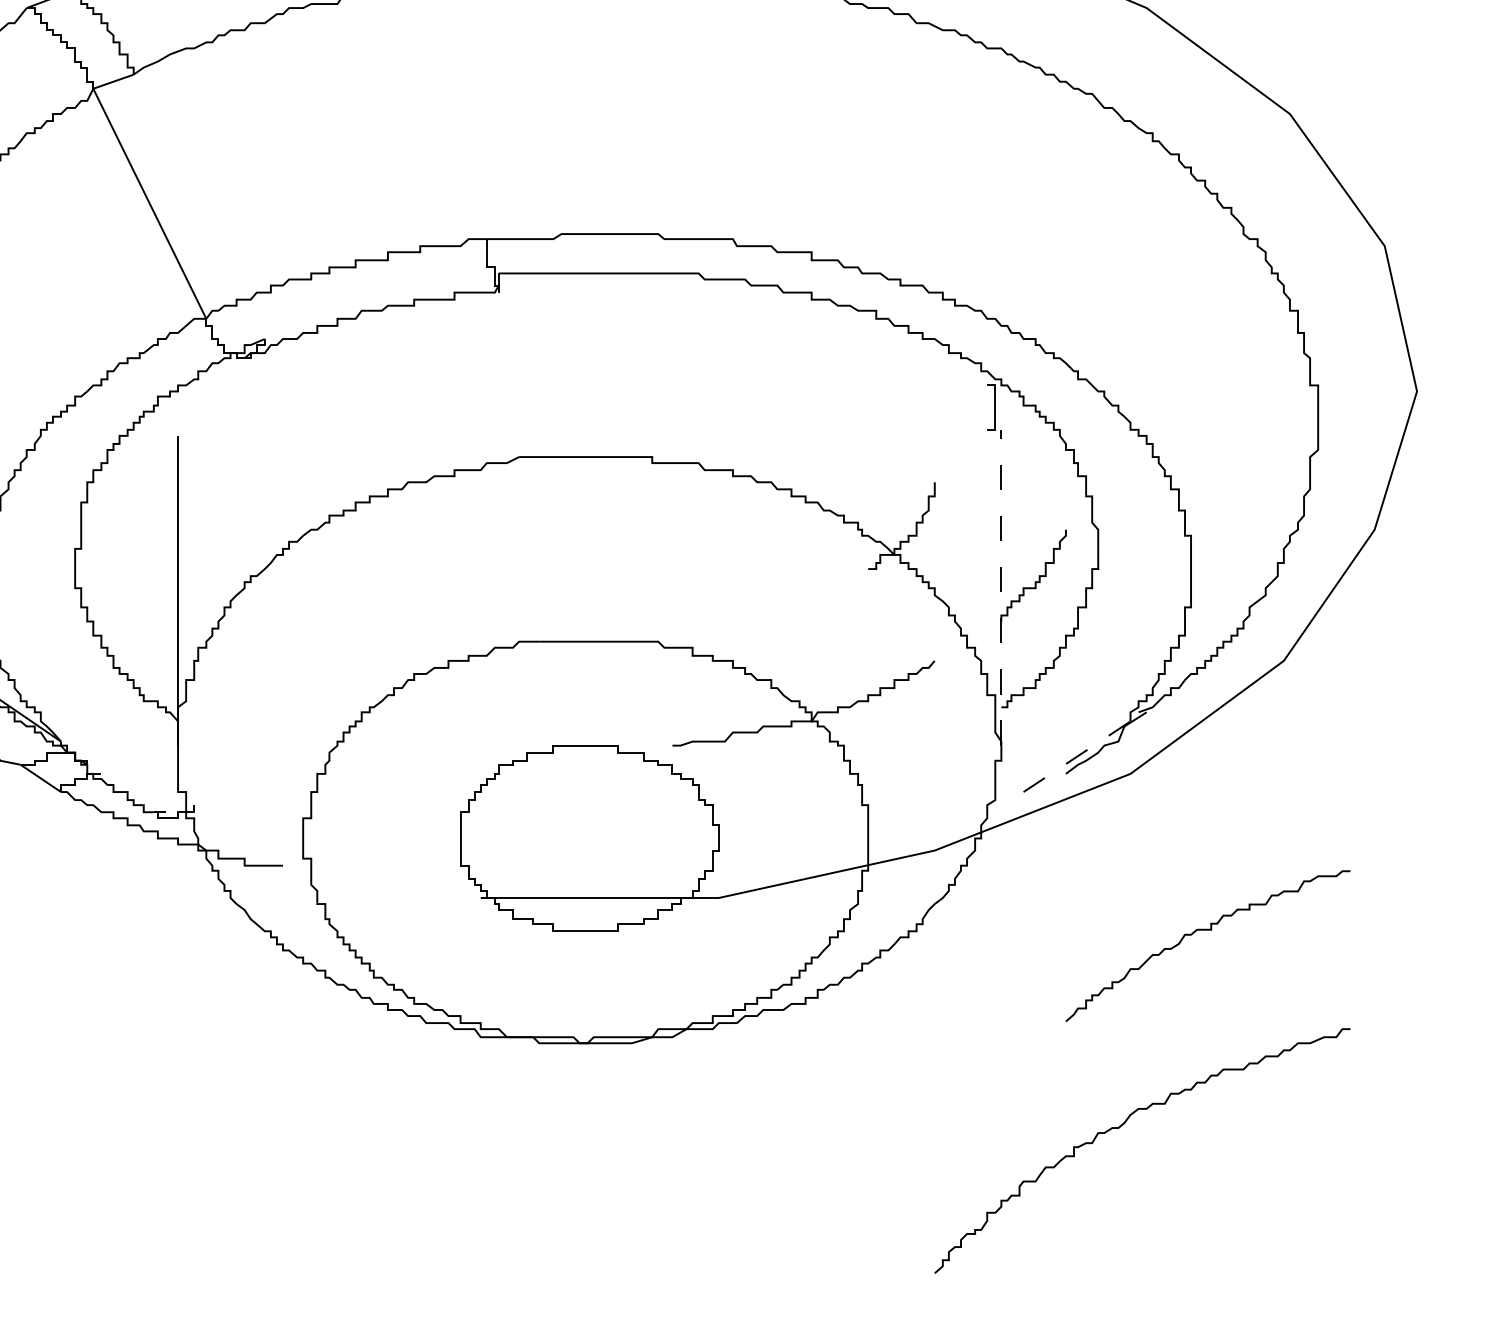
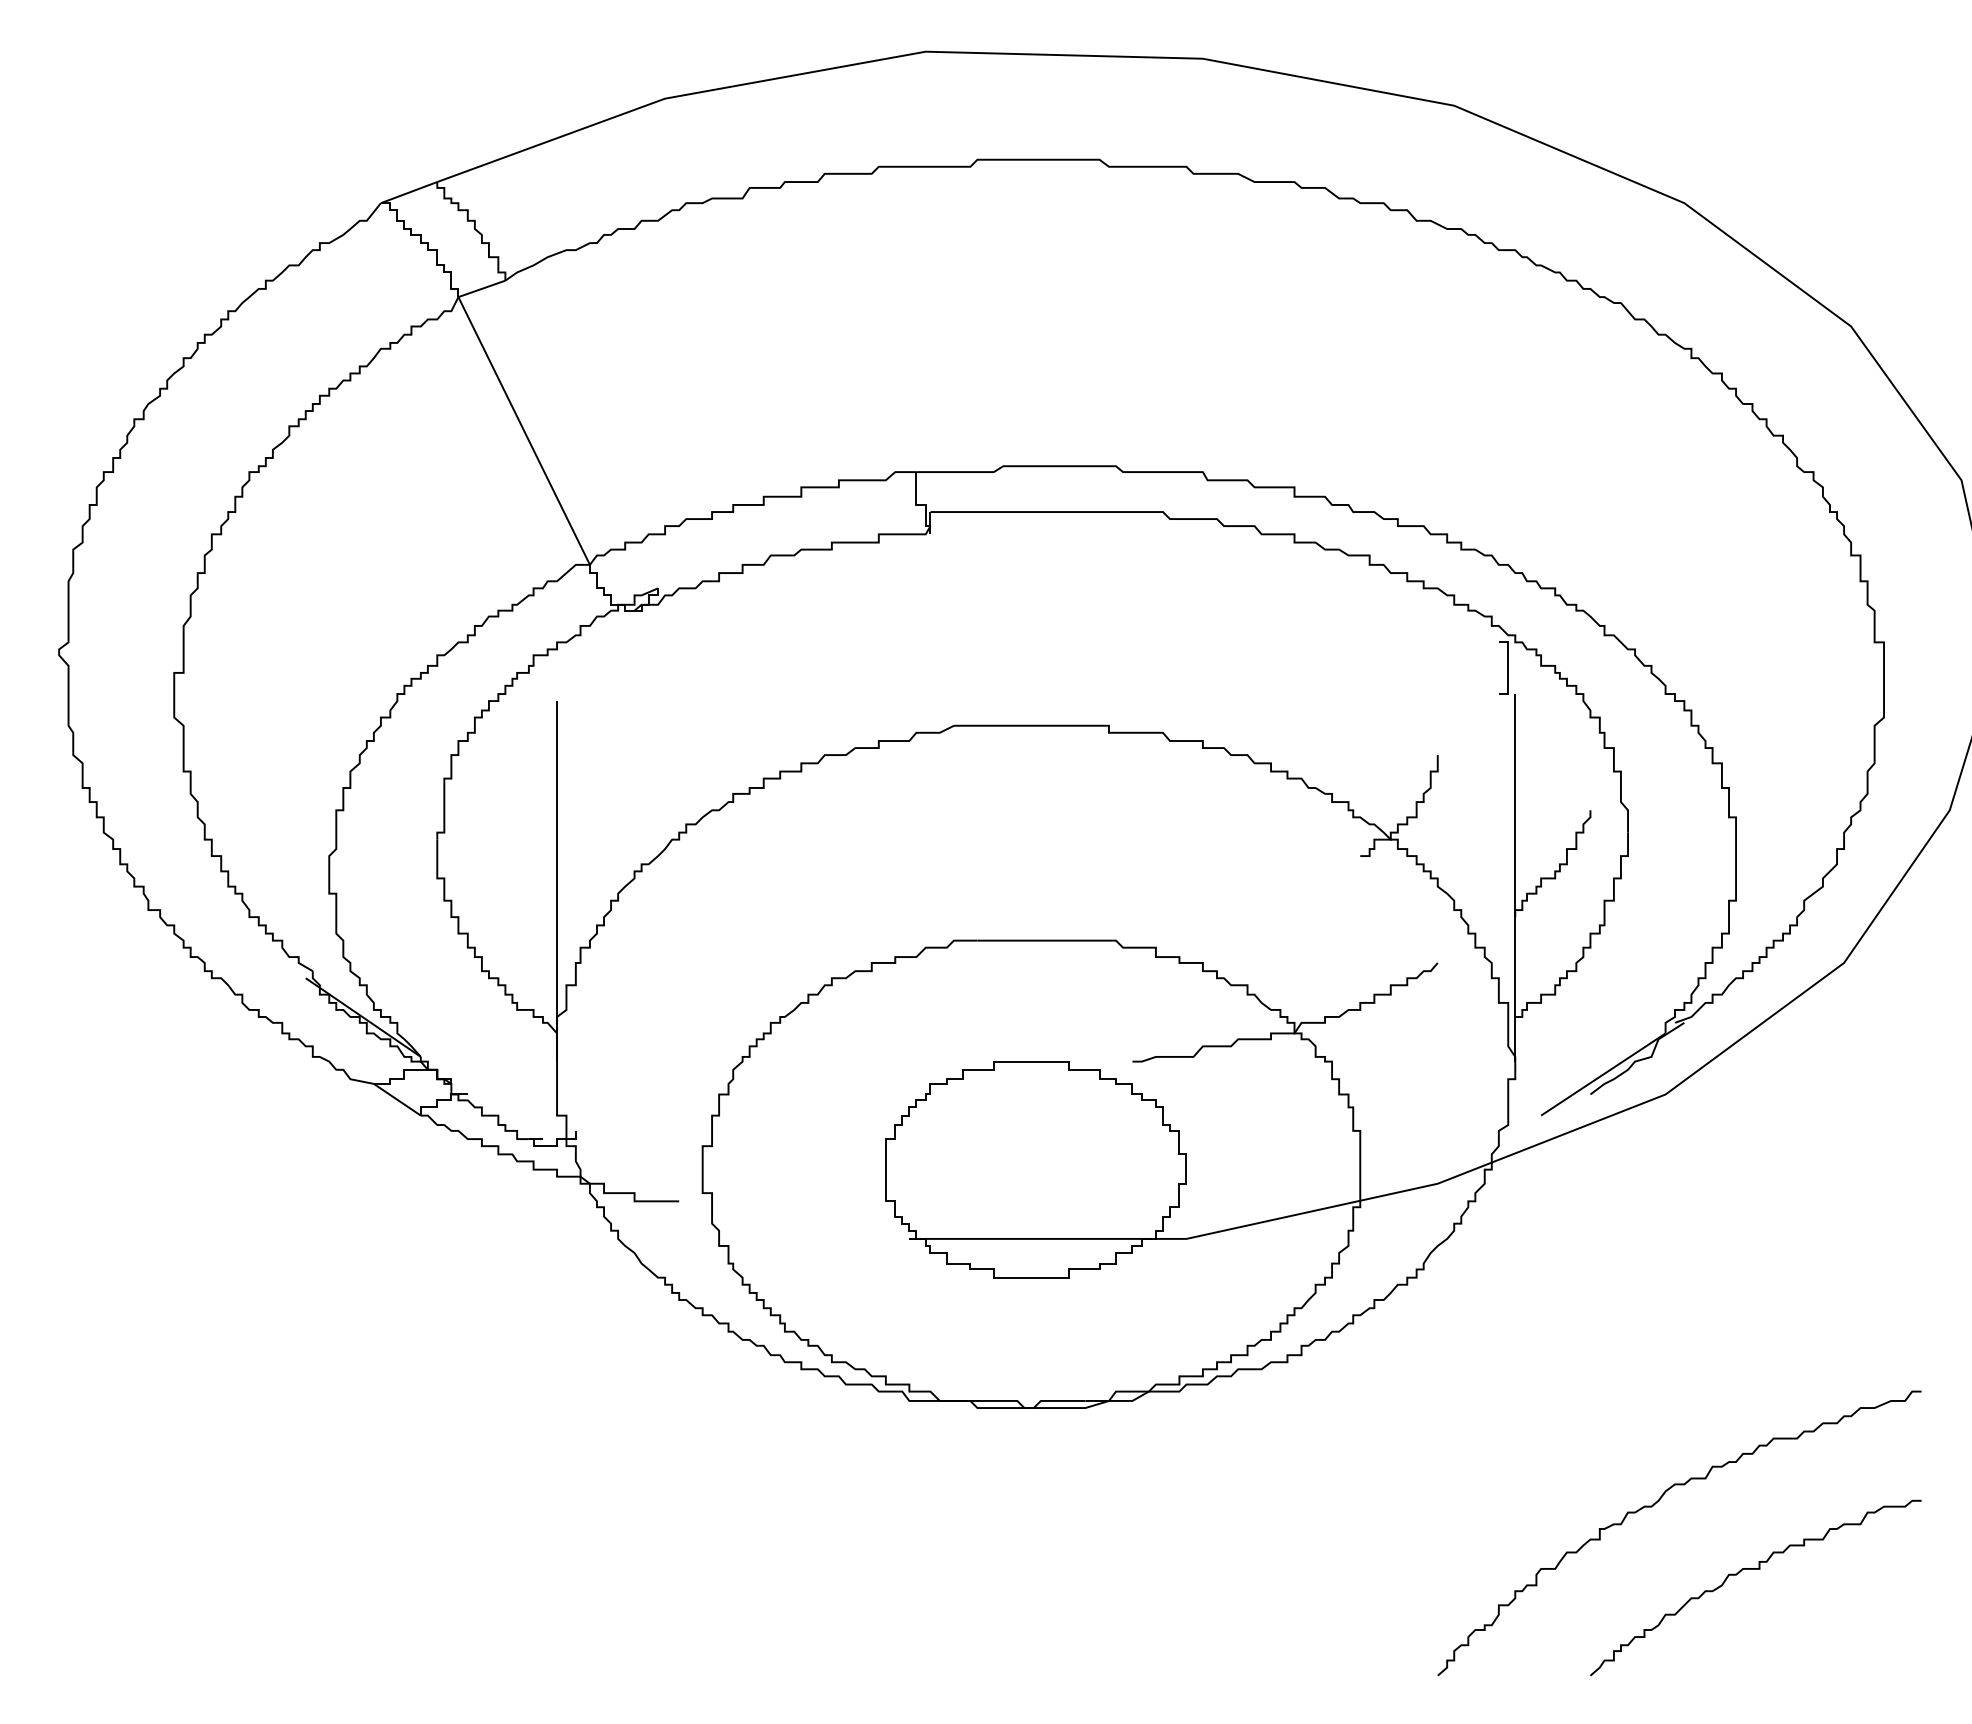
line: (1001, 587) -> (1515, 877), dashed -> solid
line: (1077, 756) -> (1603, 1074), dashed -> solid
curve: (1207, 930) -> (1755, 1569), moved

